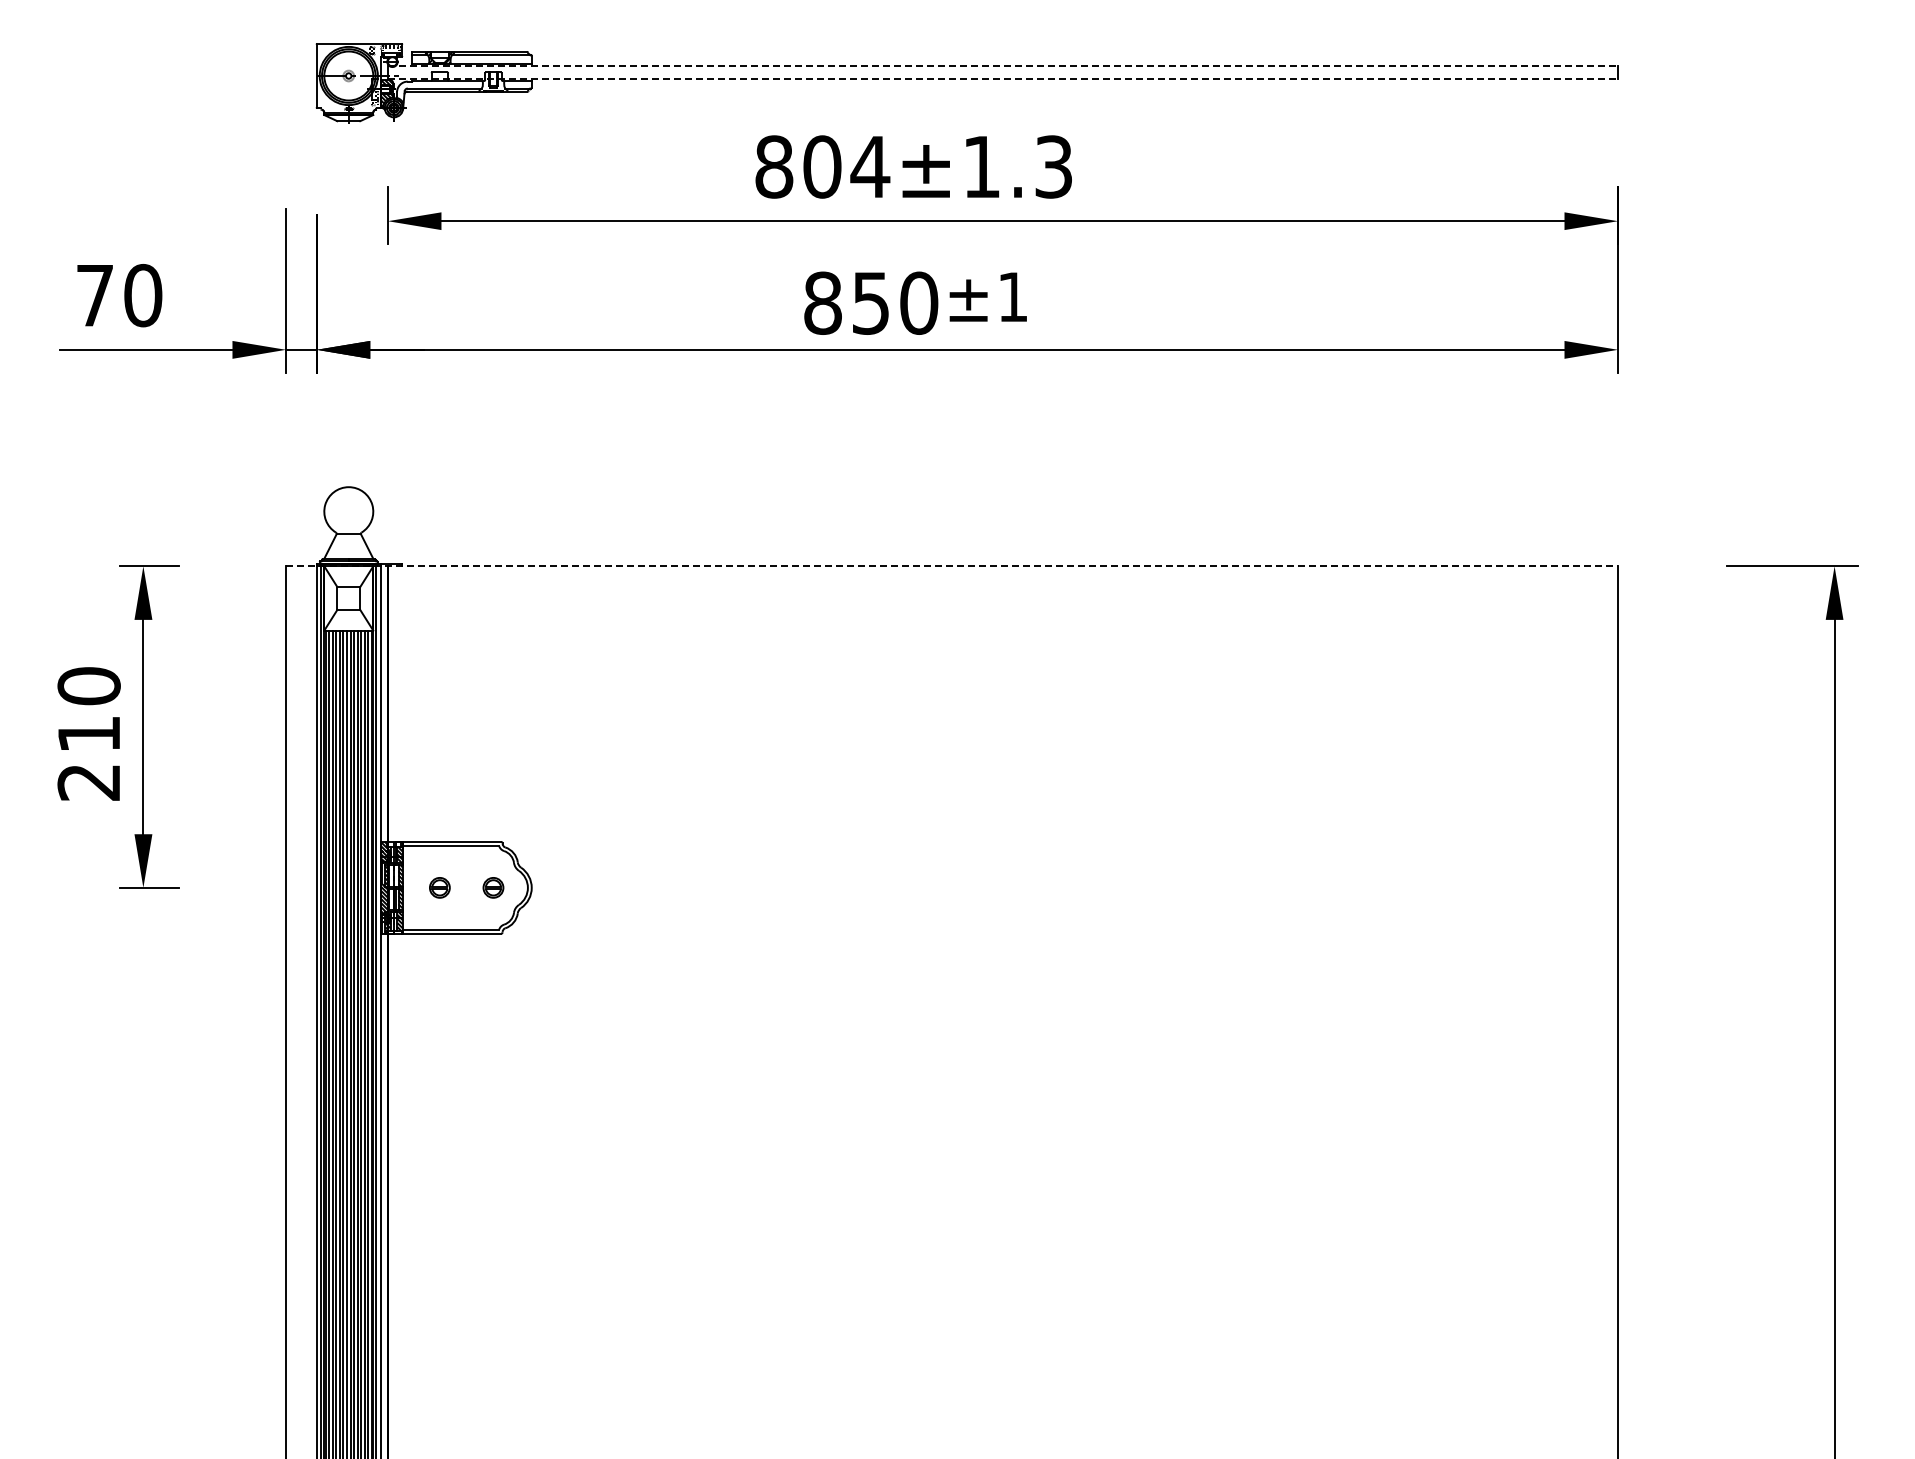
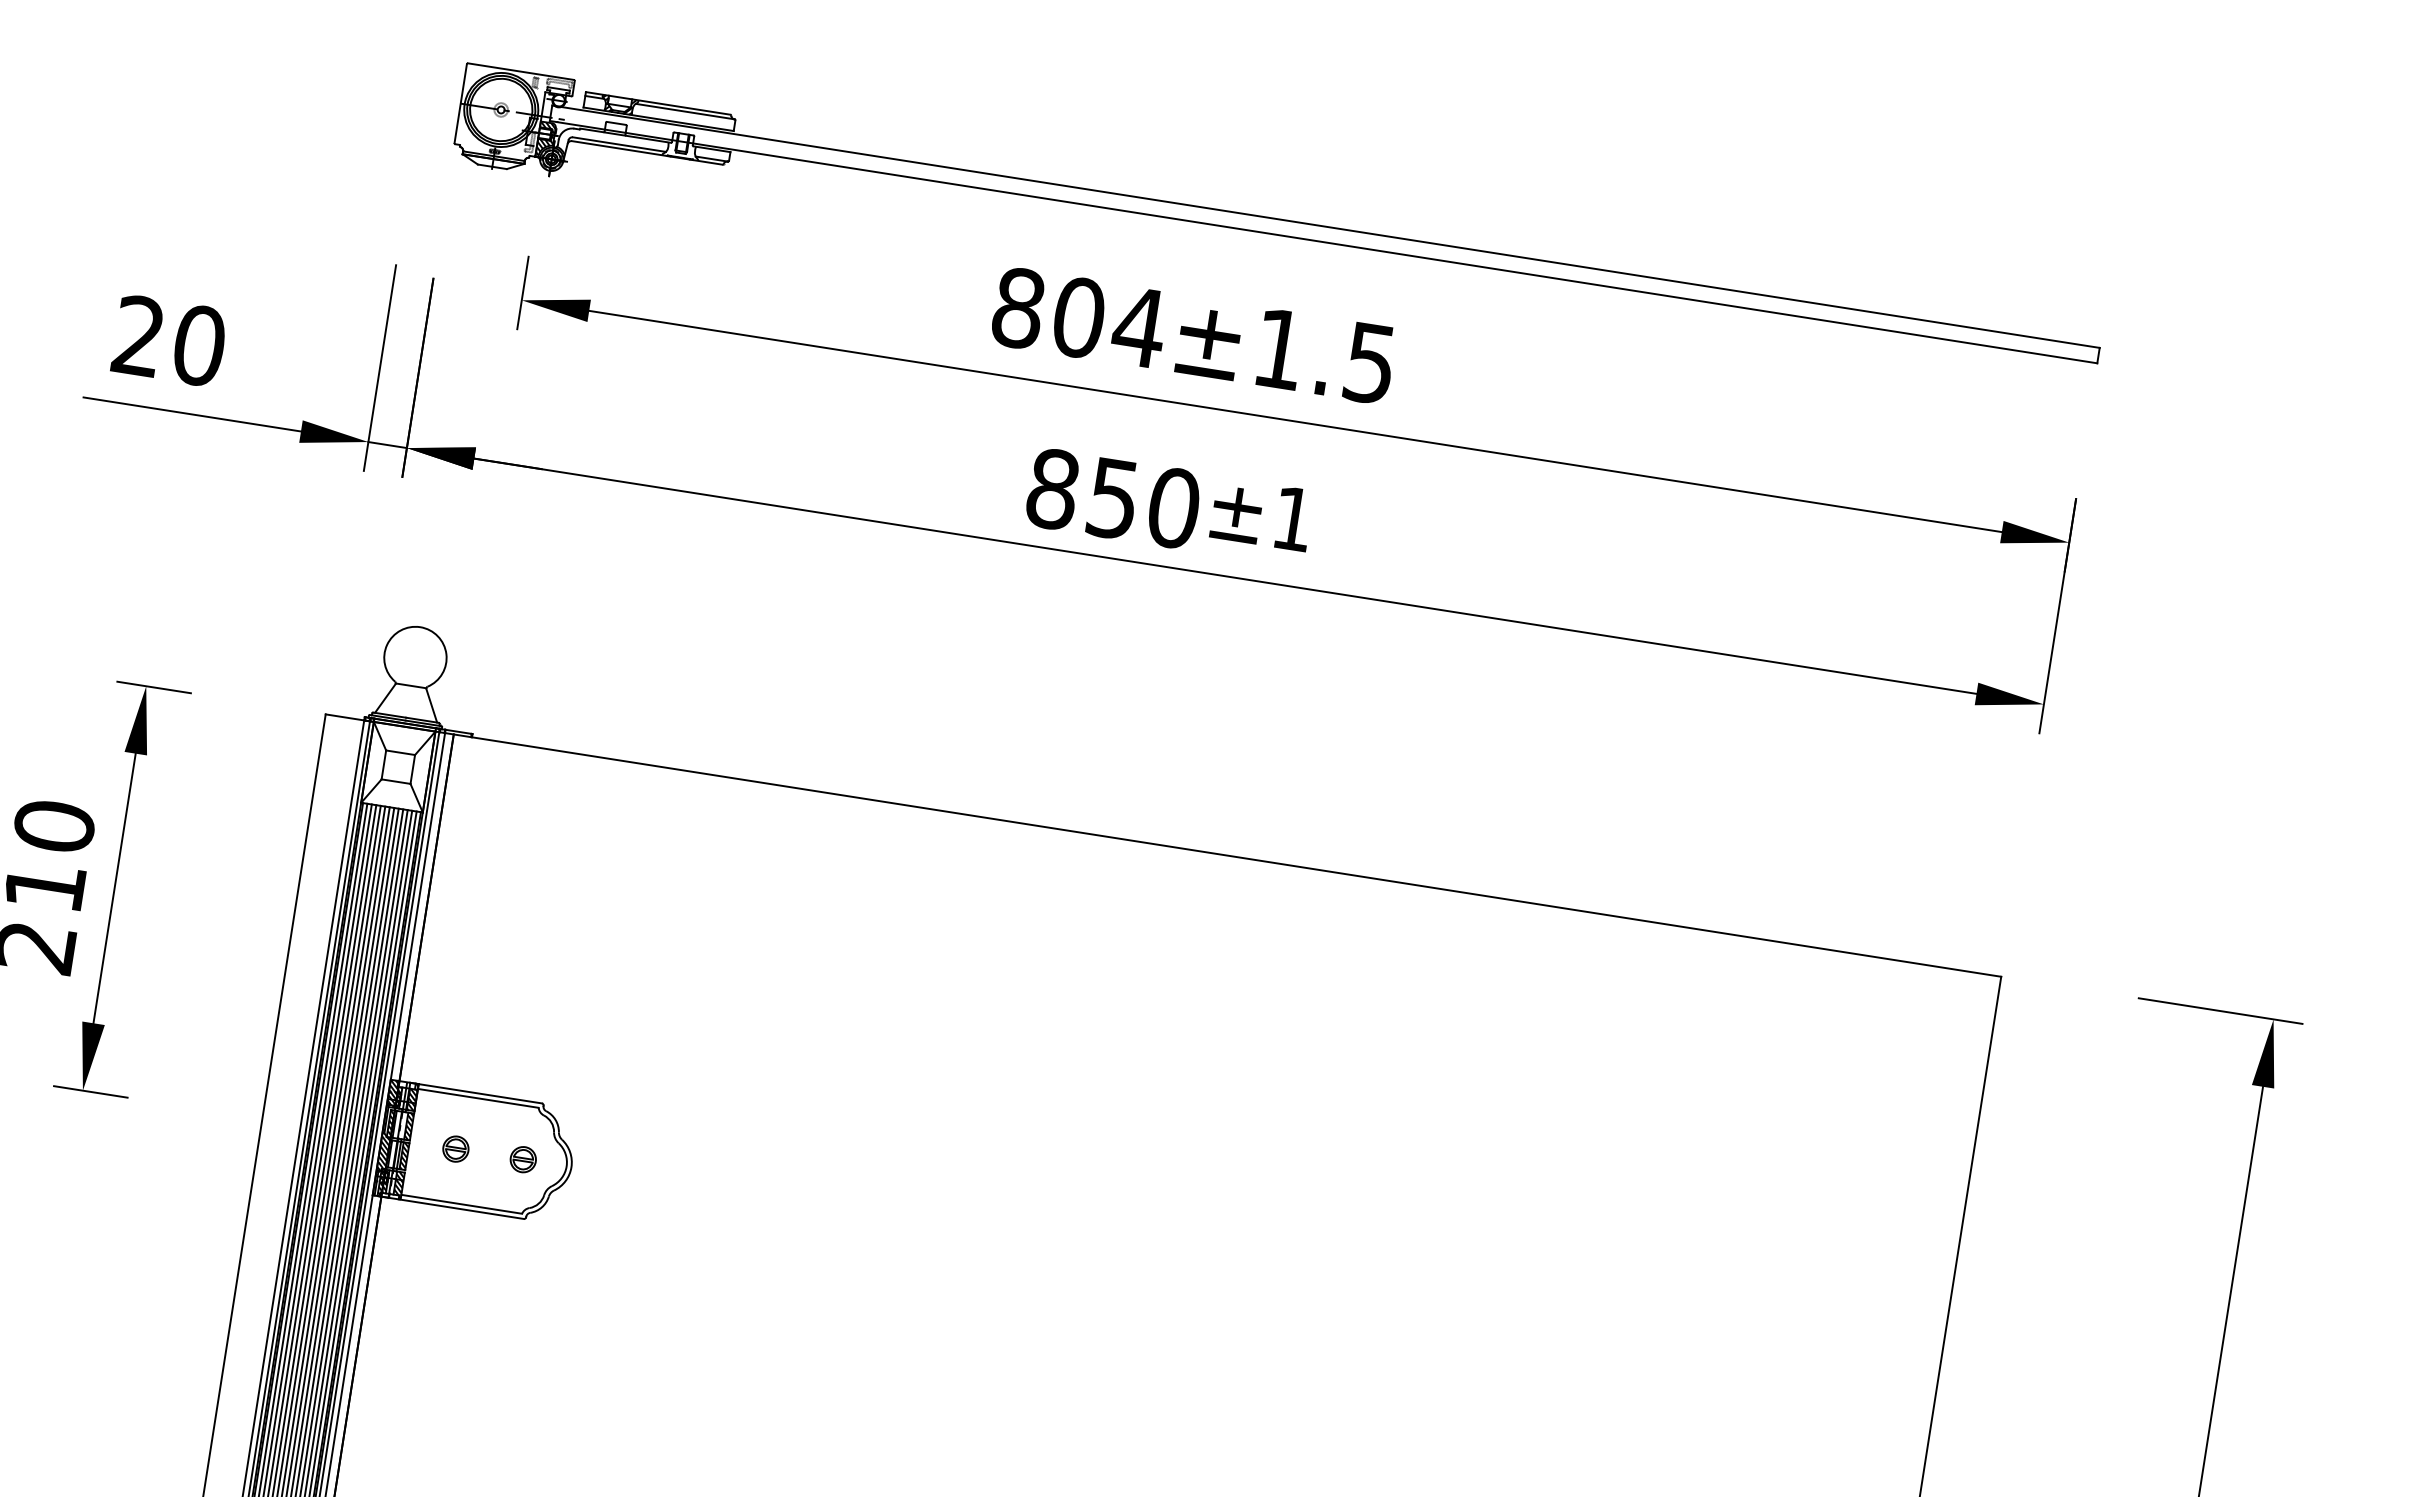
line: (1003, 66) -> (1326, 226), dashed -> solid
line: (1003, 78) -> (1324, 242), dashed -> solid
text: (1053, 166) -> (1369, 362), 804±1.3 -> 804±1.5
text: (94, 295) -> (138, 335), 70 -> 20
line: (952, 566) -> (1164, 845), dashed -> solid

